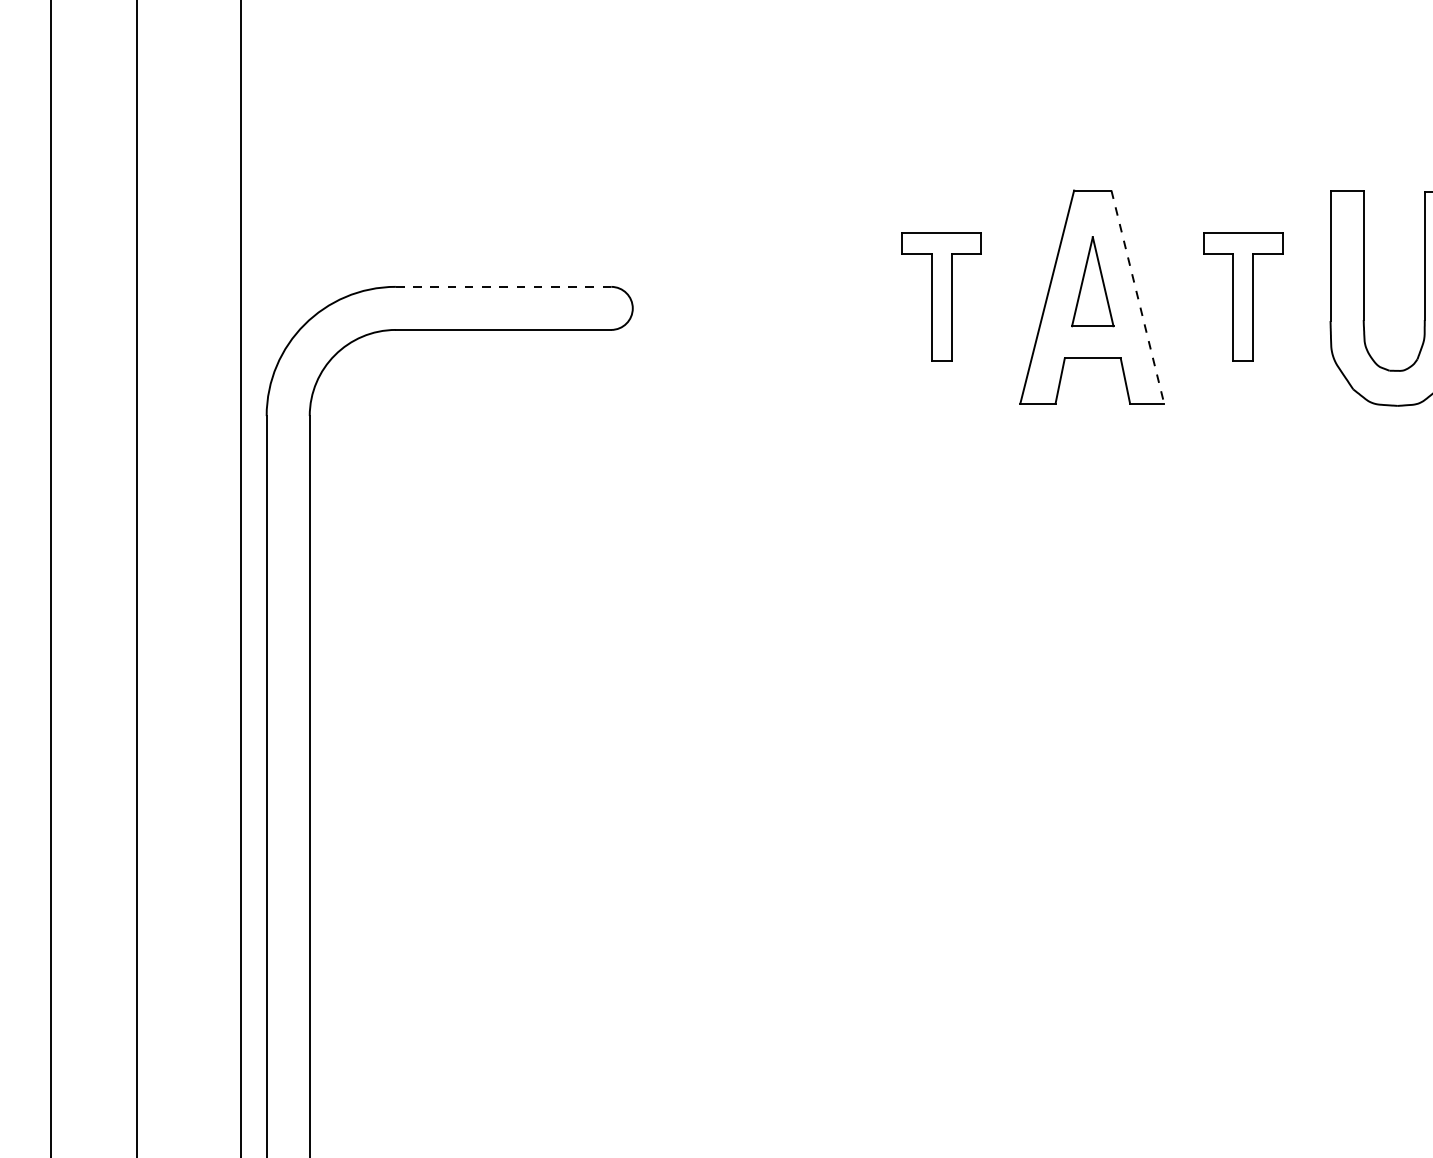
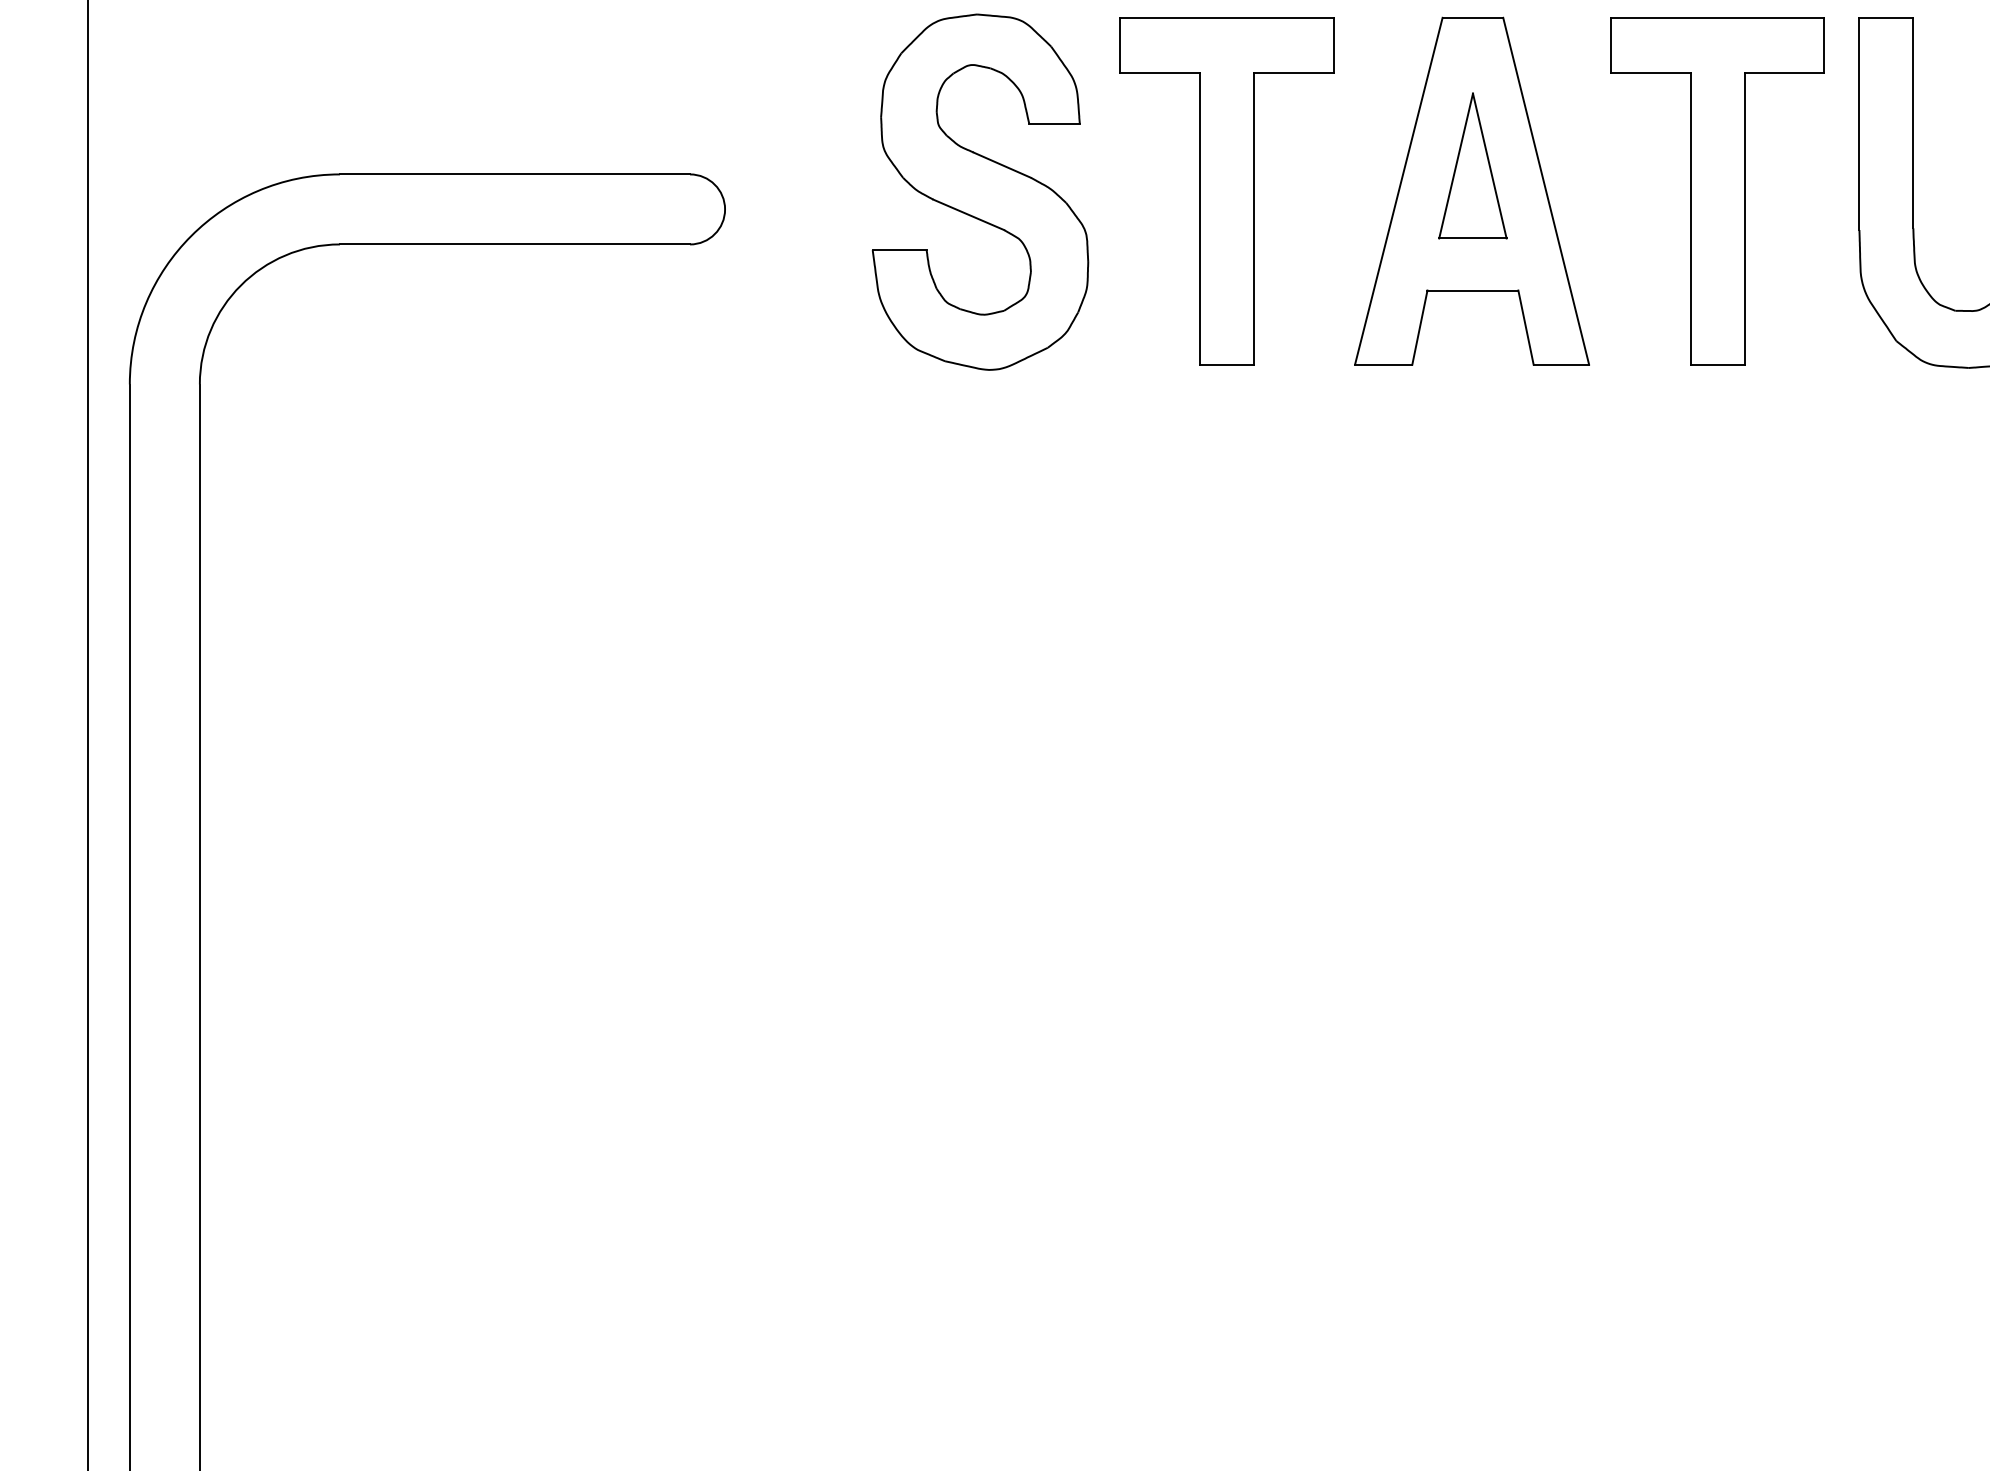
line: (503, 286) -> (514, 173), dashed -> solid
part: (789, 297) -> (979, 191), added
part: (941, 297) -> (1226, 191), size x1.67
line: (1137, 297) -> (1545, 191), dashed -> solid
part: (1242, 297) -> (1716, 191), size x1.67

